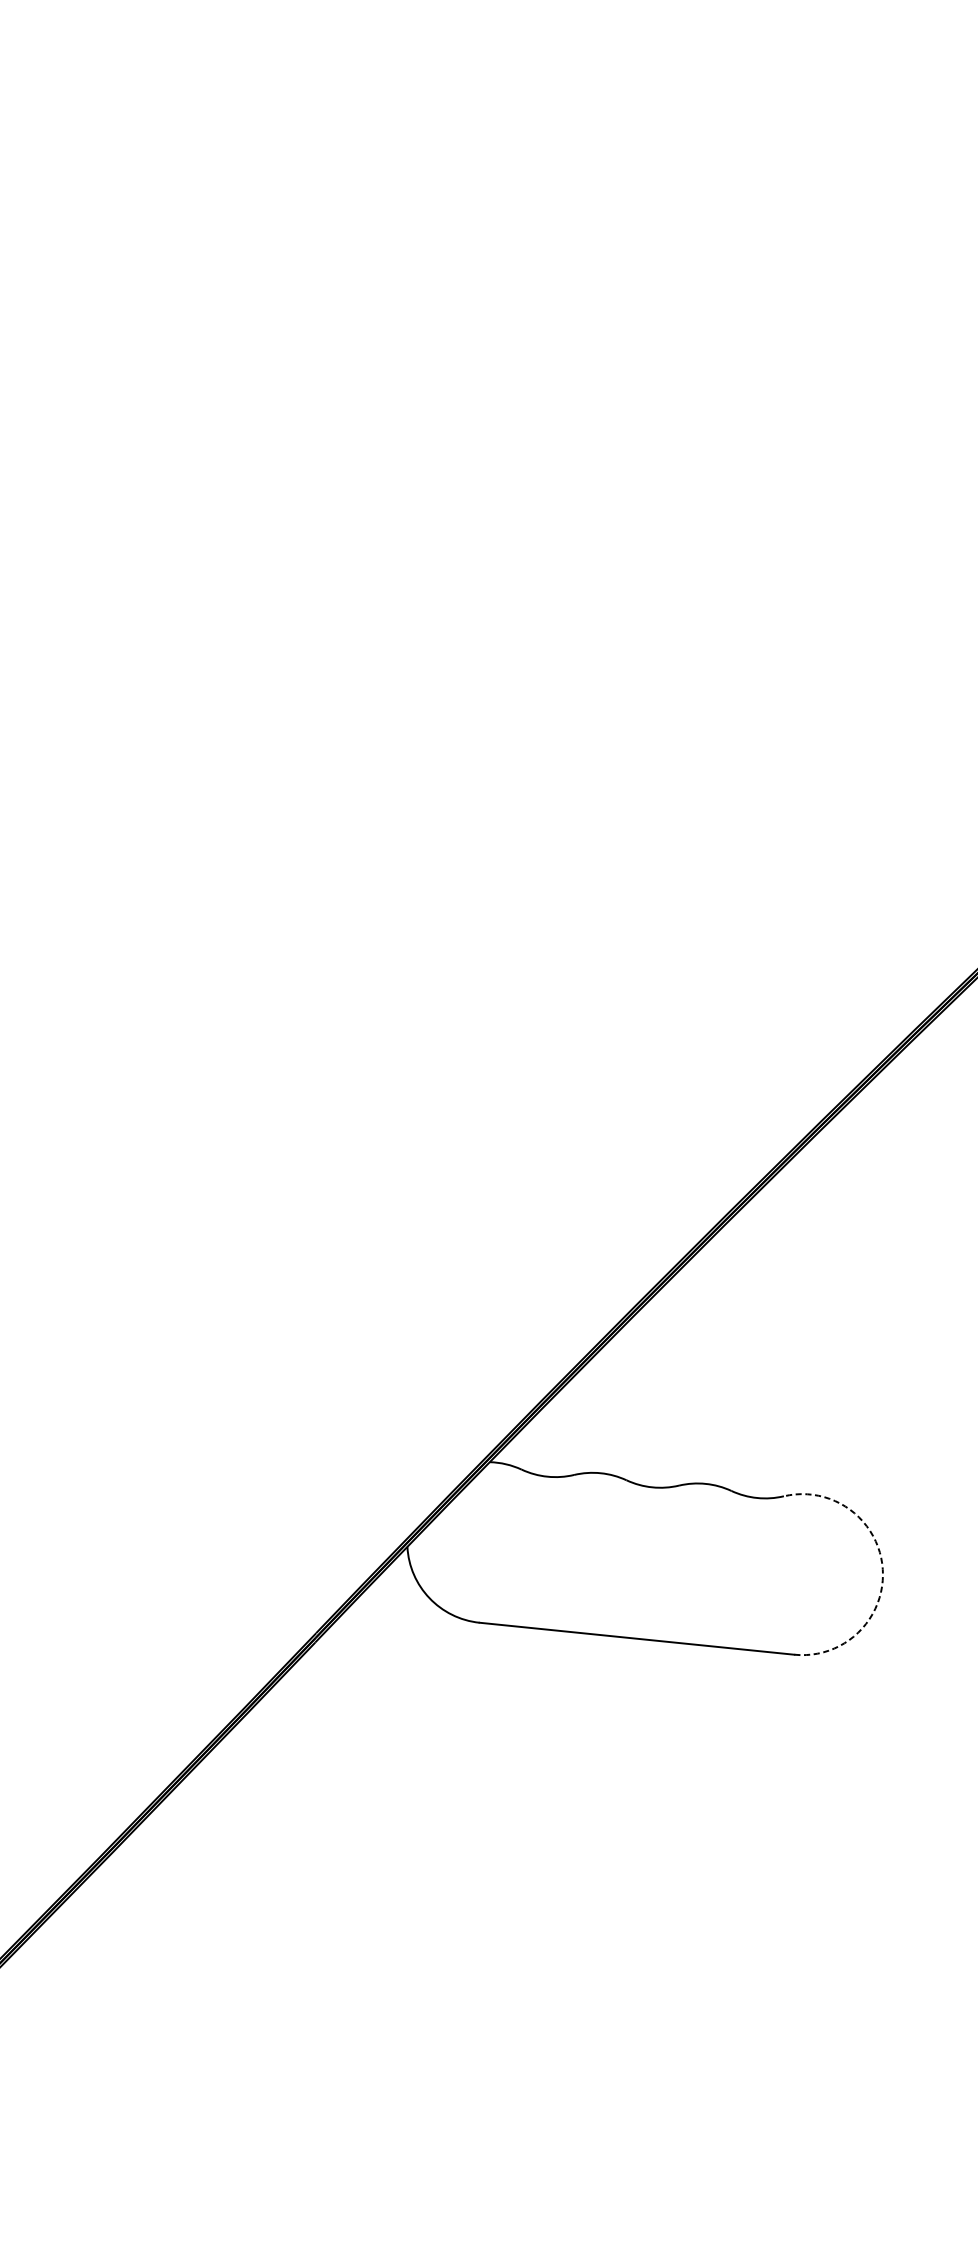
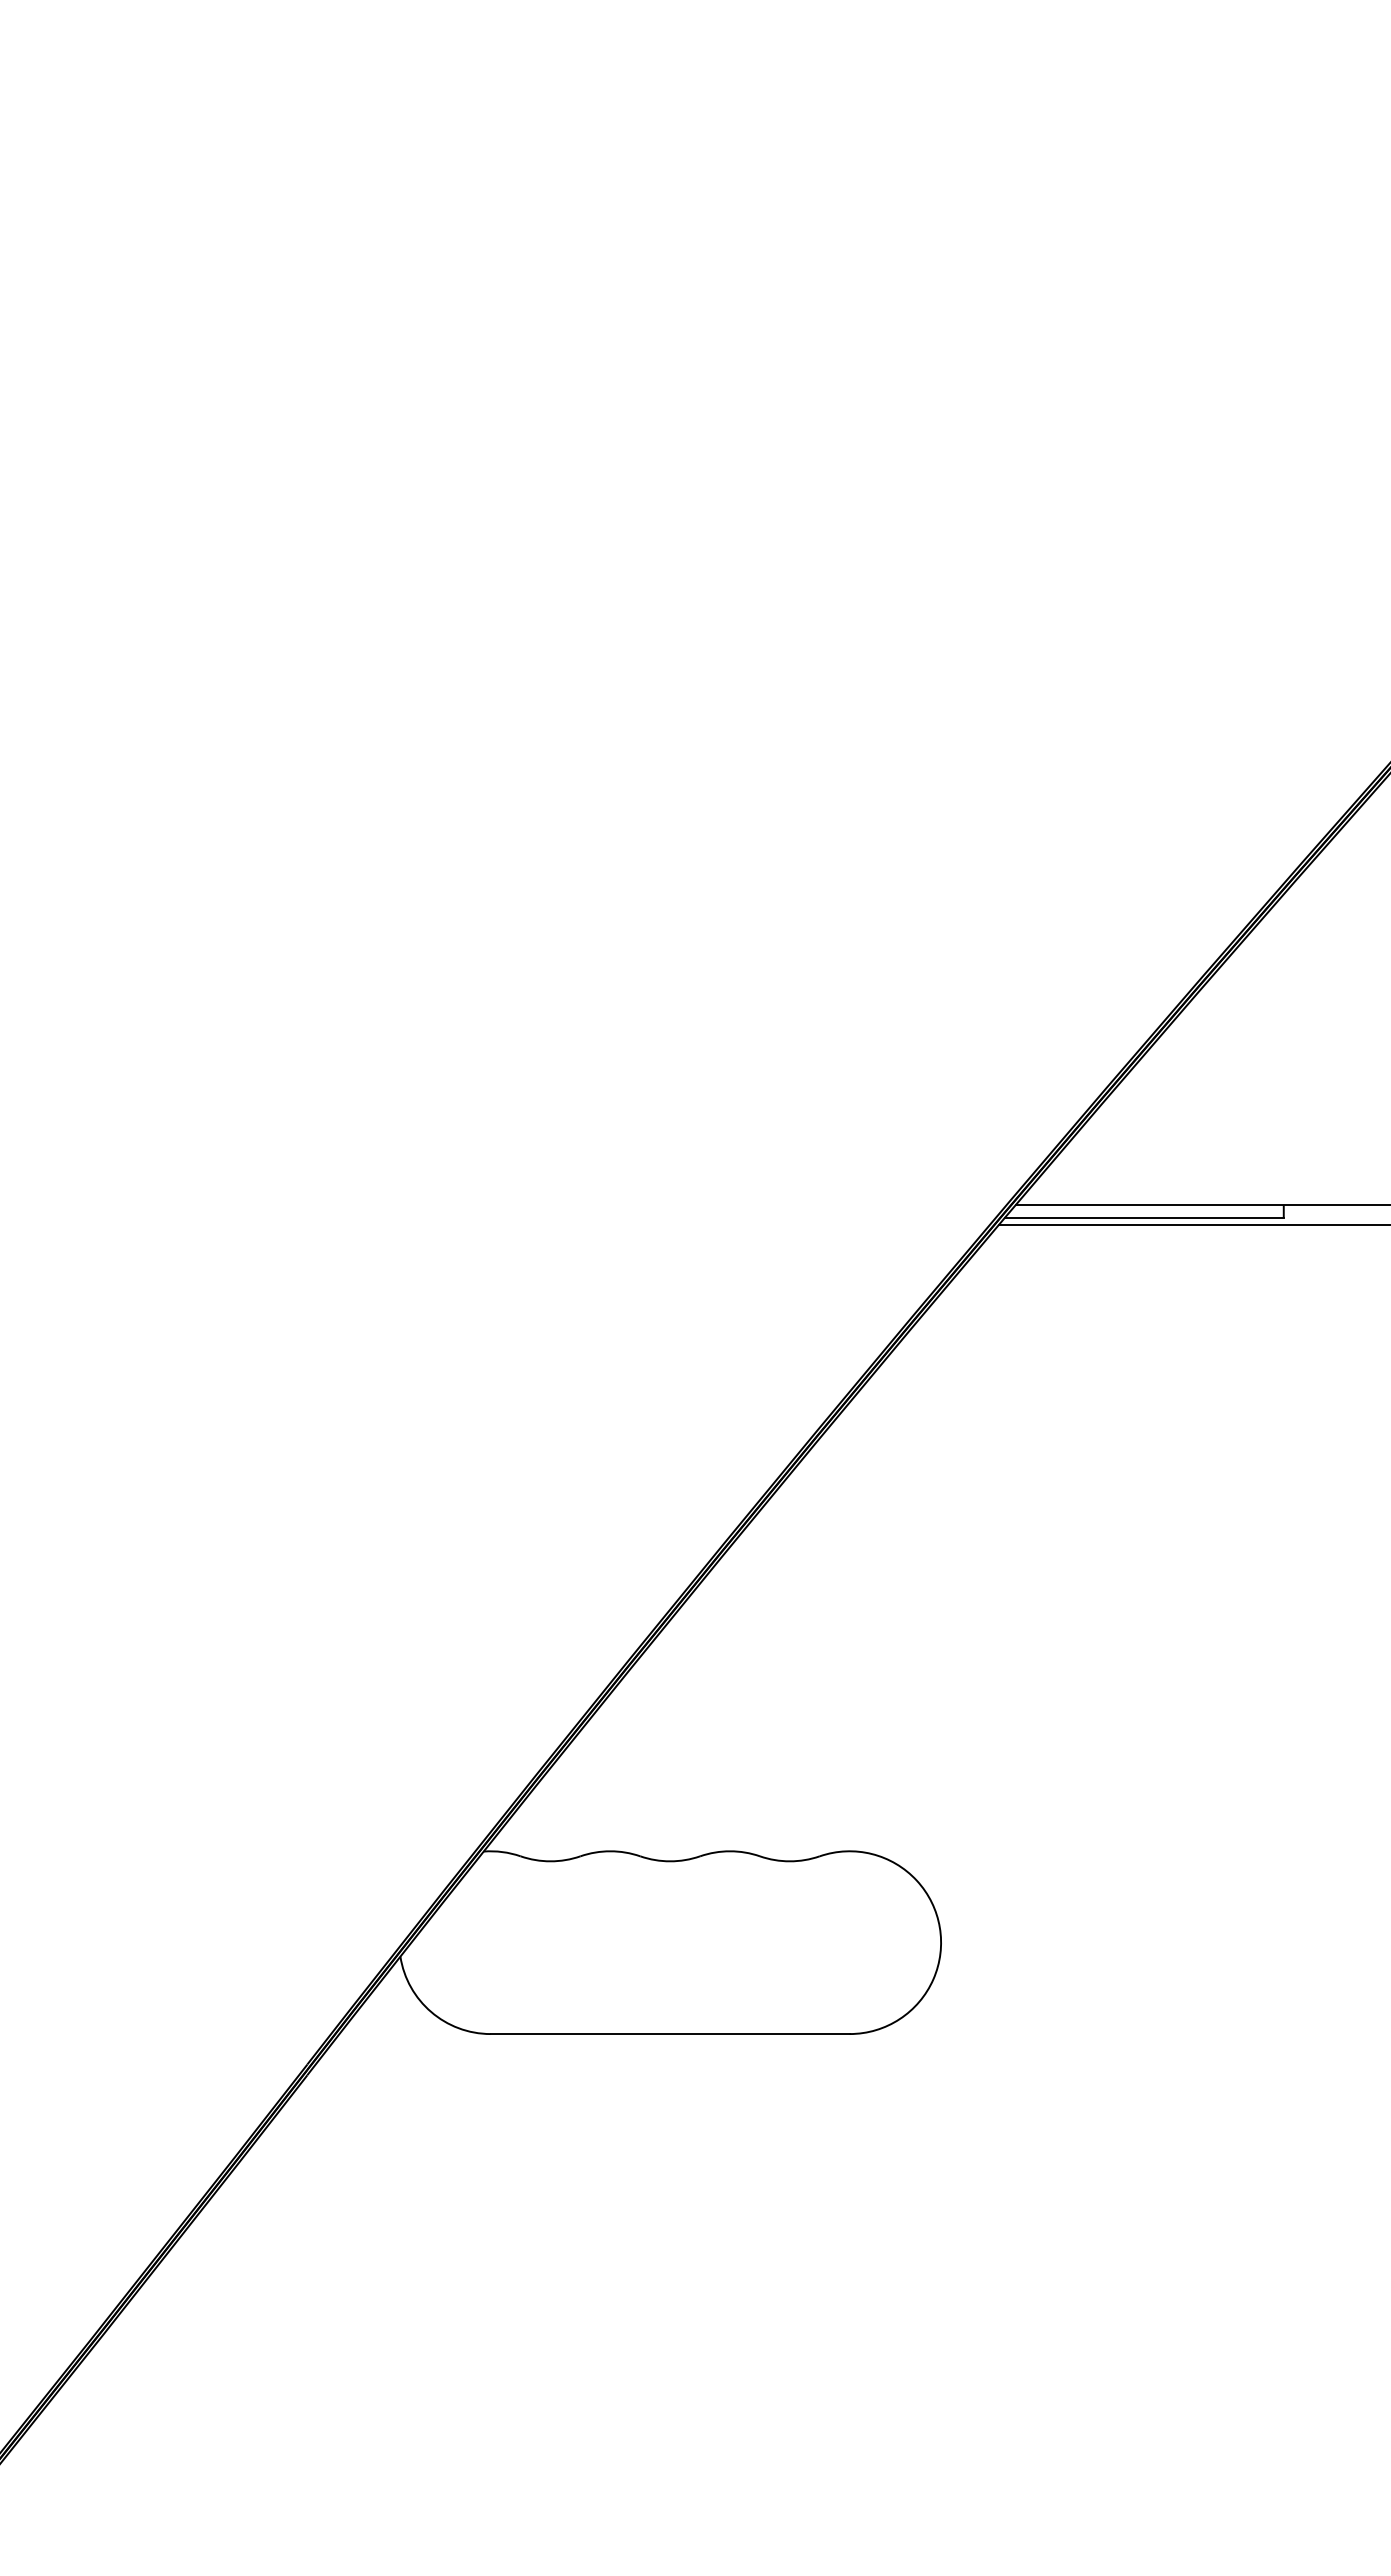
arc: (882, 1569) -> (939, 1927), dashed -> solid

